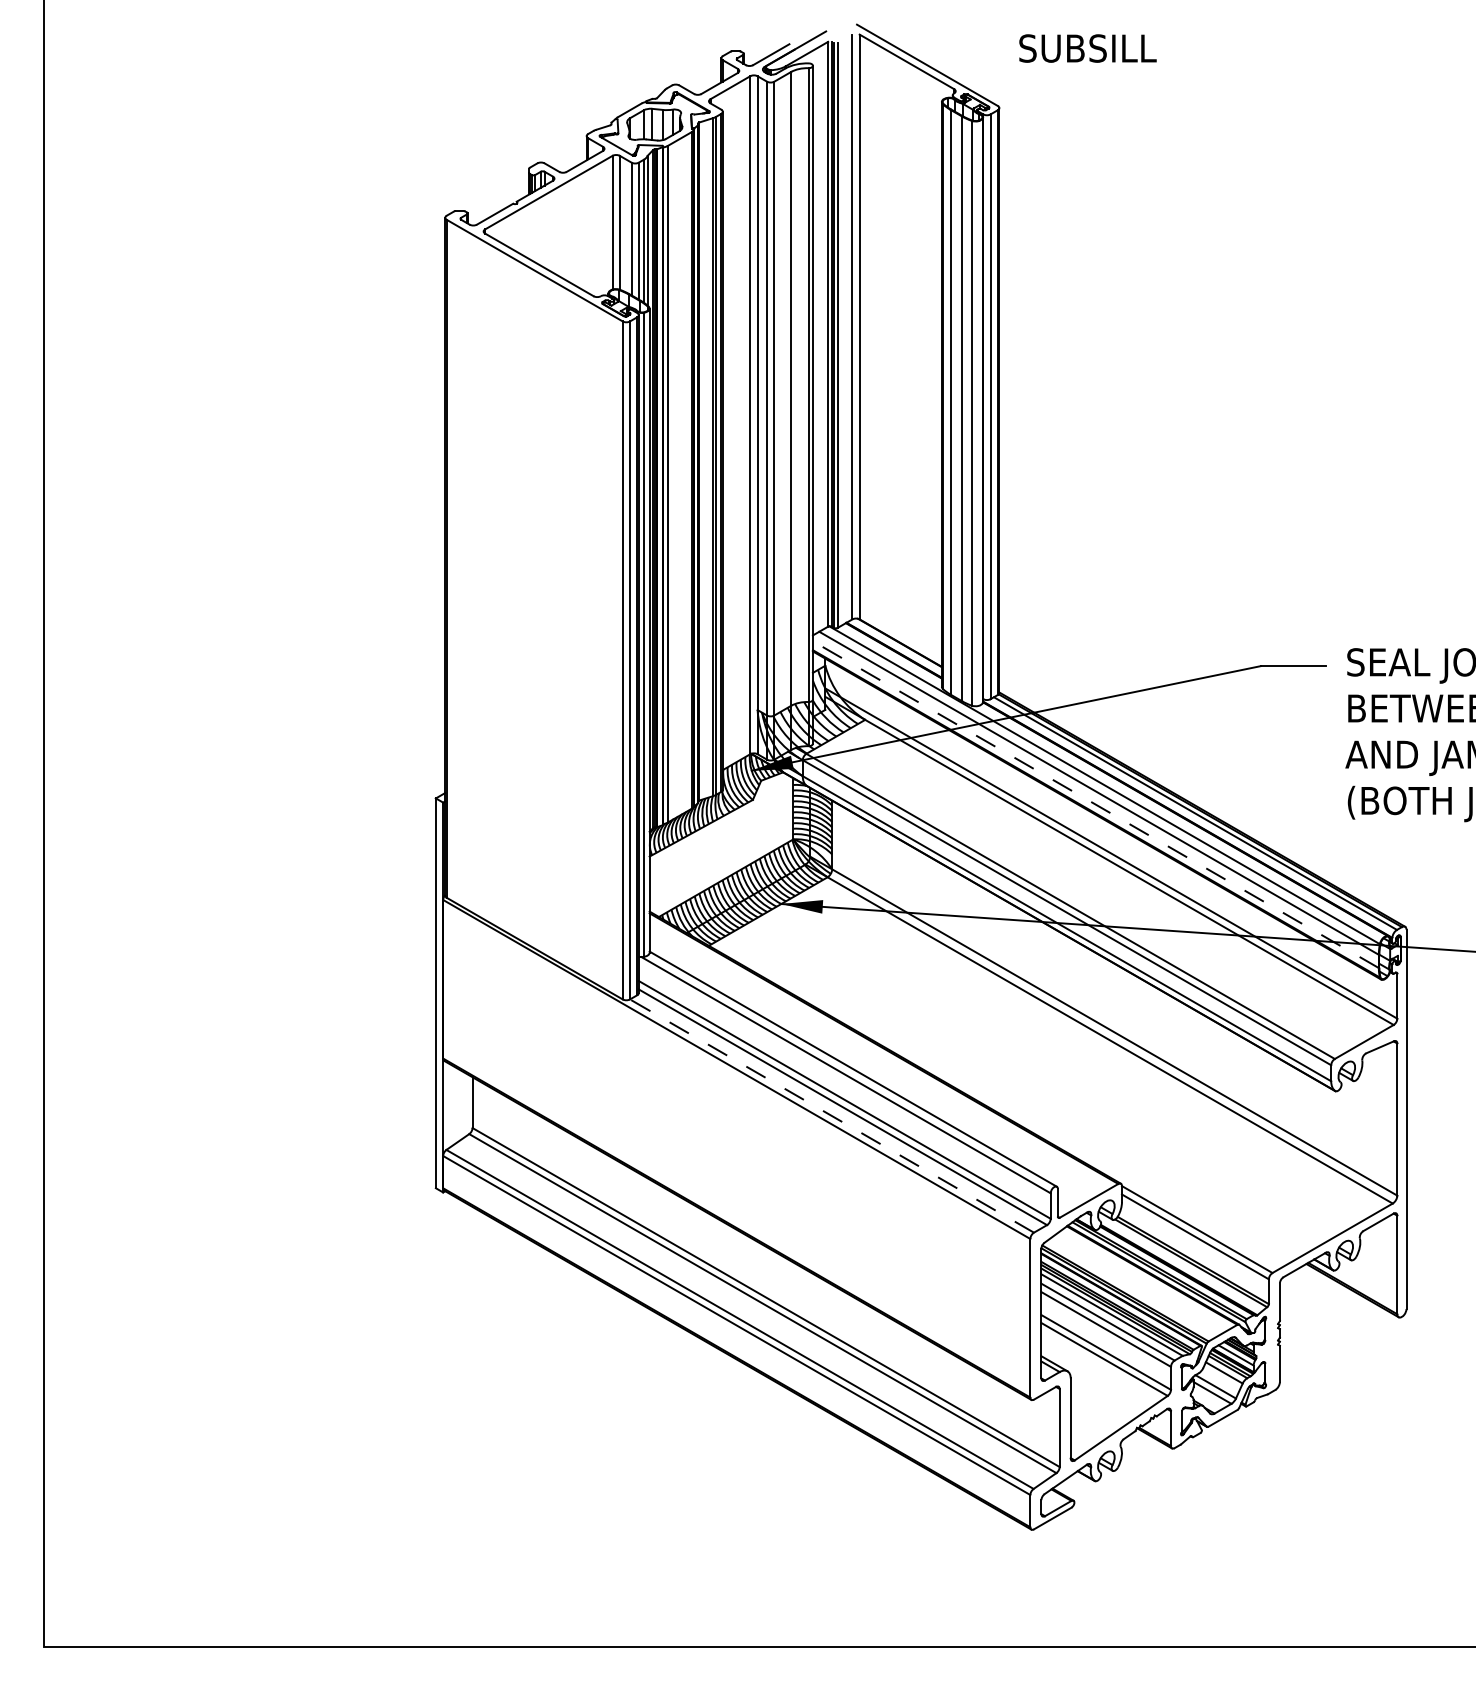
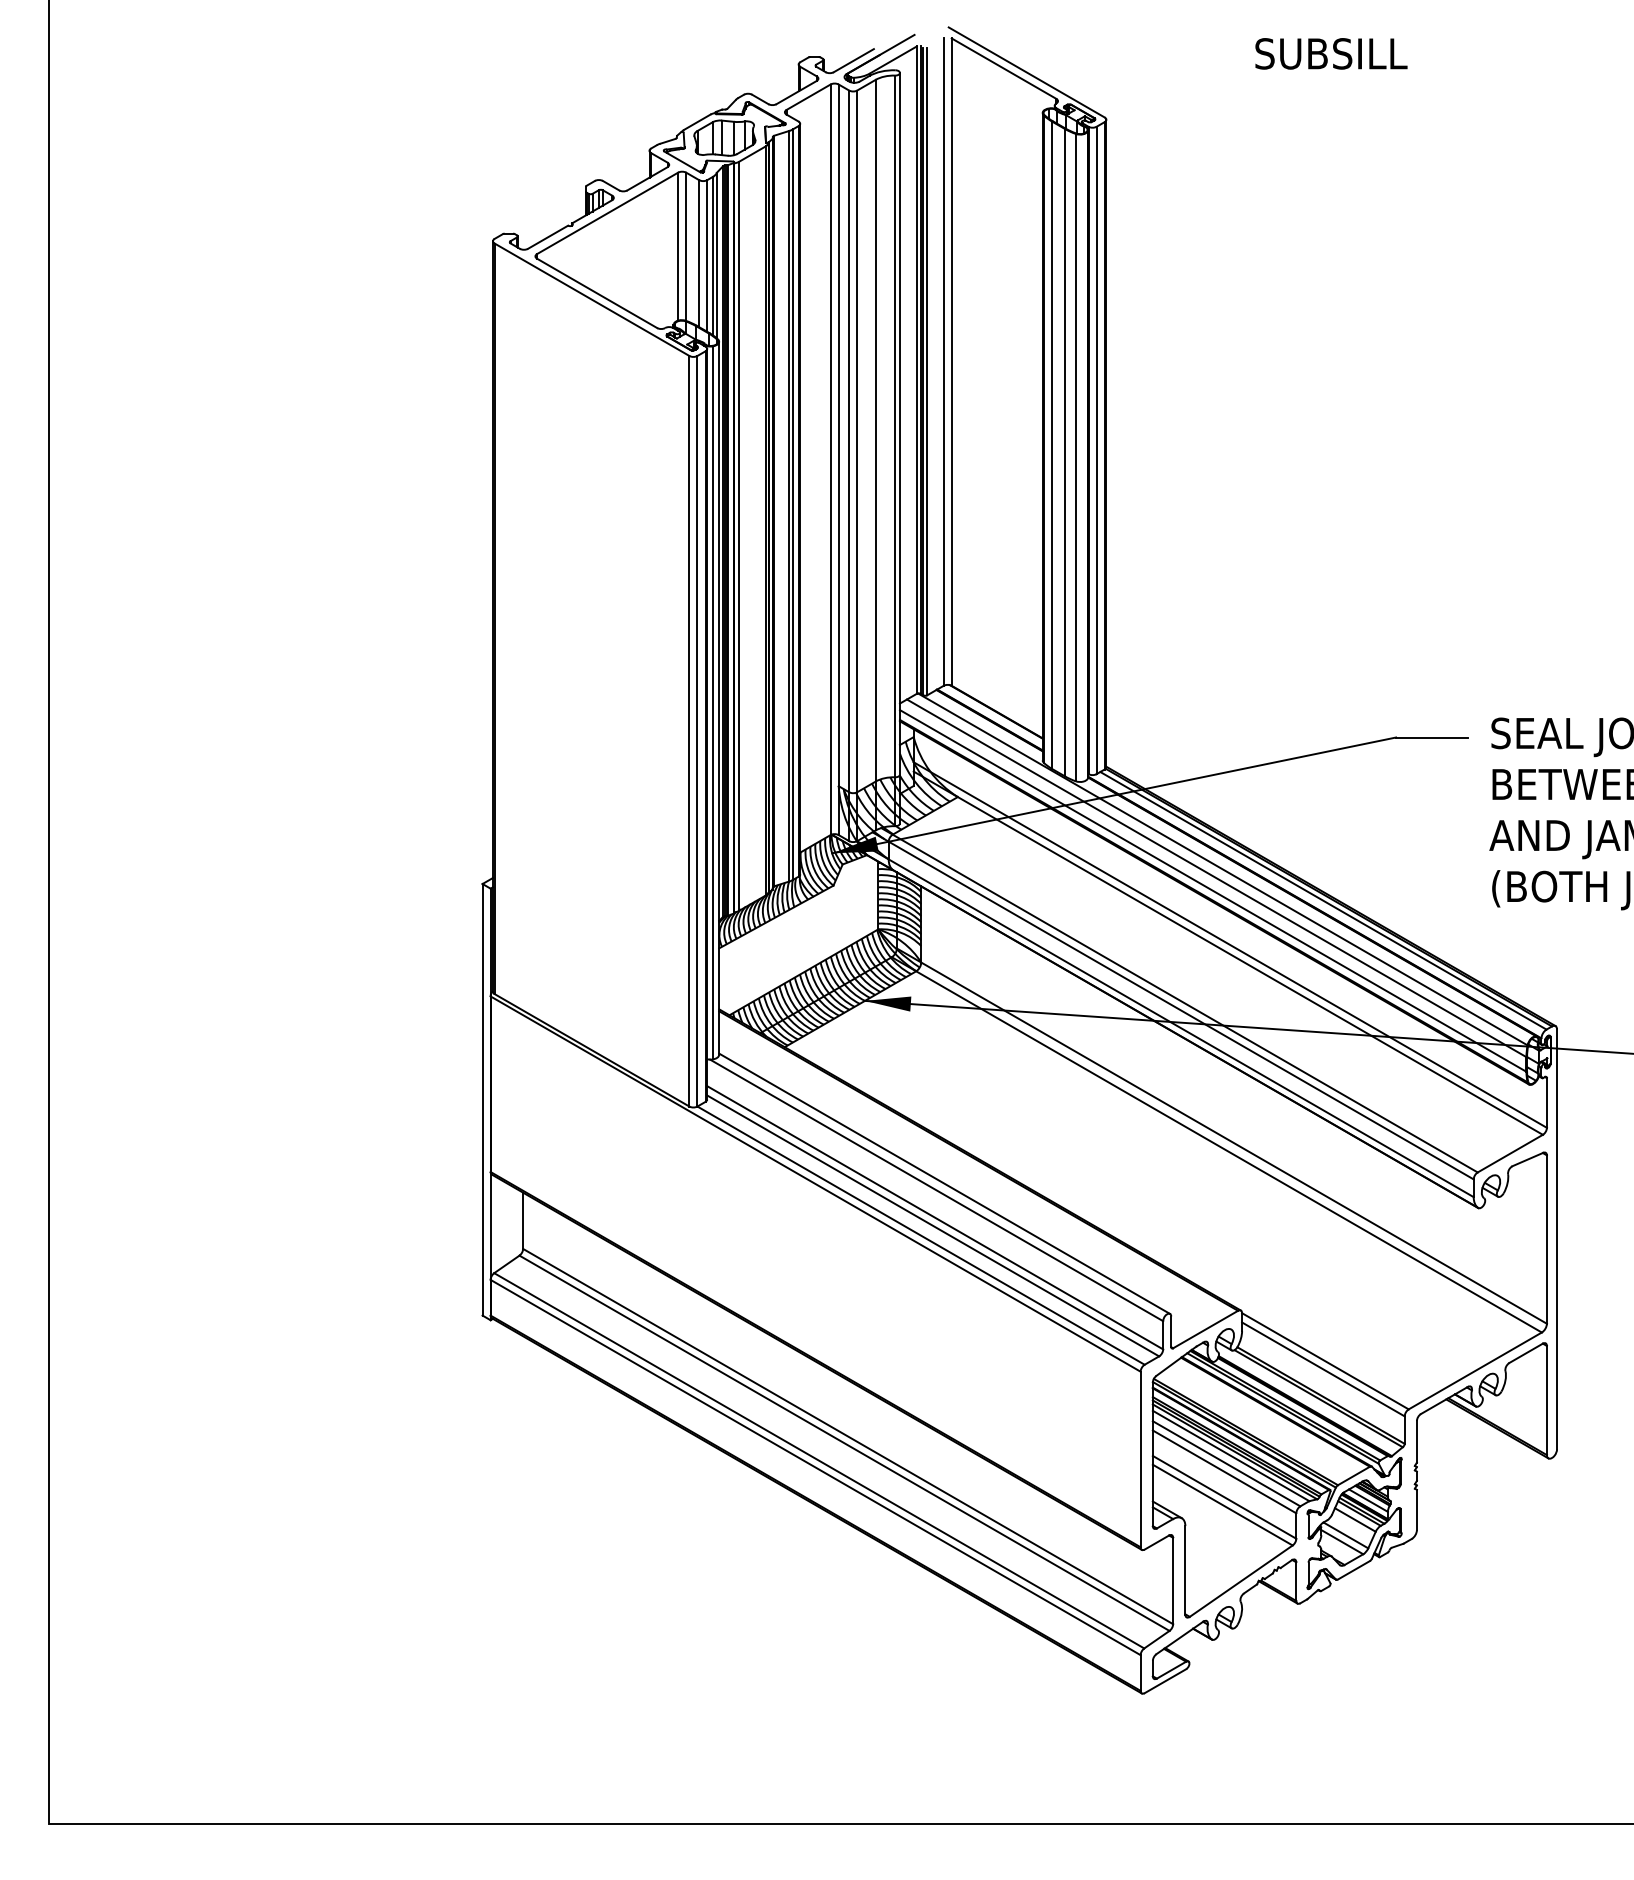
text: (1088, 48) -> (1331, 53), moved
line: (1096, 804) -> (1213, 890), dashed -> solid
line: (831, 1115) -> (920, 1235), dashed -> solid

